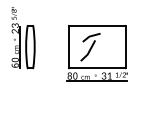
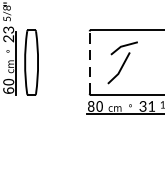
line: (68, 47) -> (89, 63), solid -> dashed

